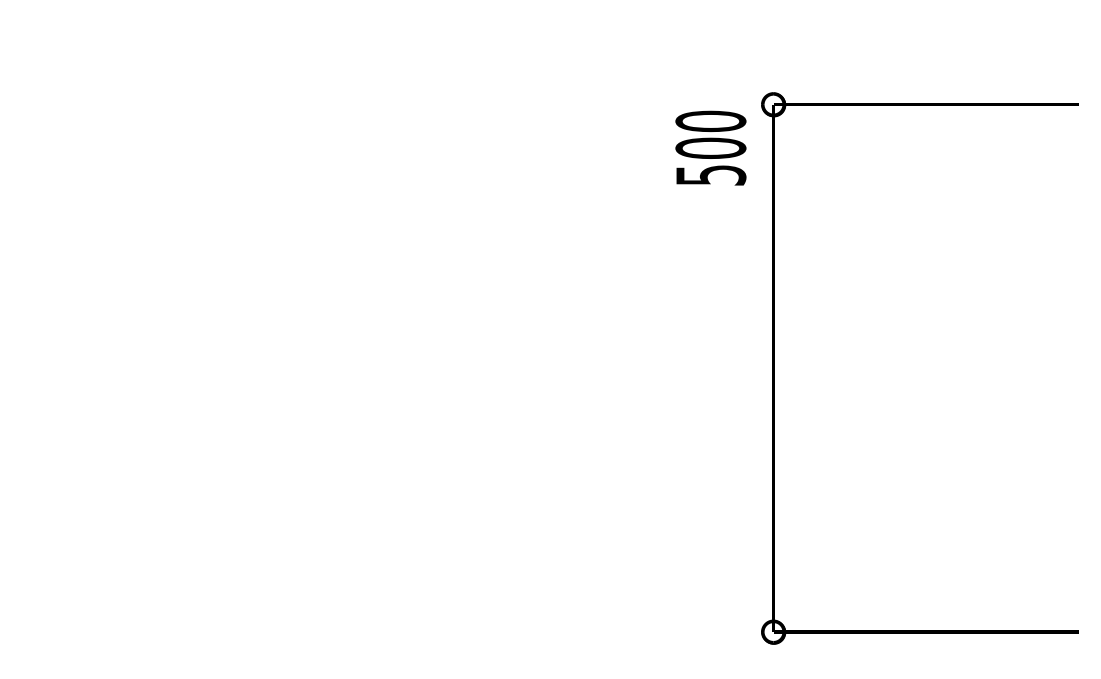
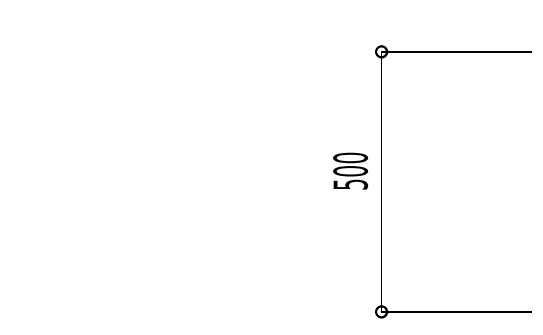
text: (710, 146) -> (350, 170), moved

